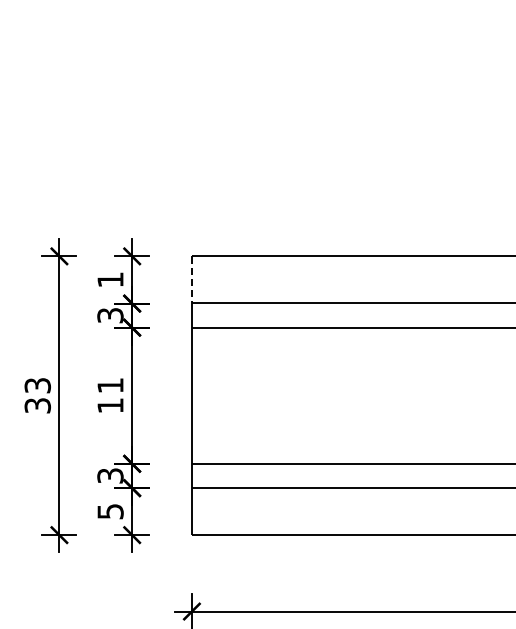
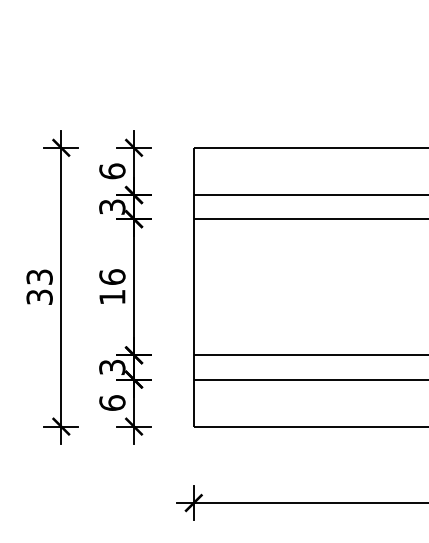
text: (110, 279) -> (112, 170), 1 -> 6
line: (191, 280) -> (193, 171), dashed -> solid
text: (110, 385) -> (112, 276), 11 -> 16
text: (110, 511) -> (112, 402), 5 -> 6

